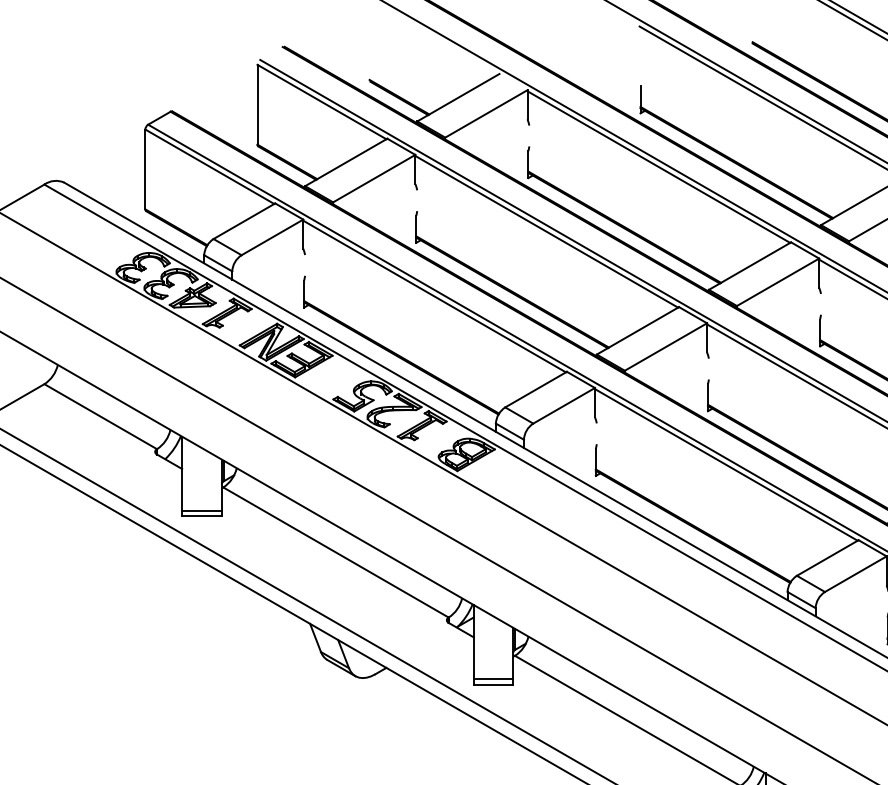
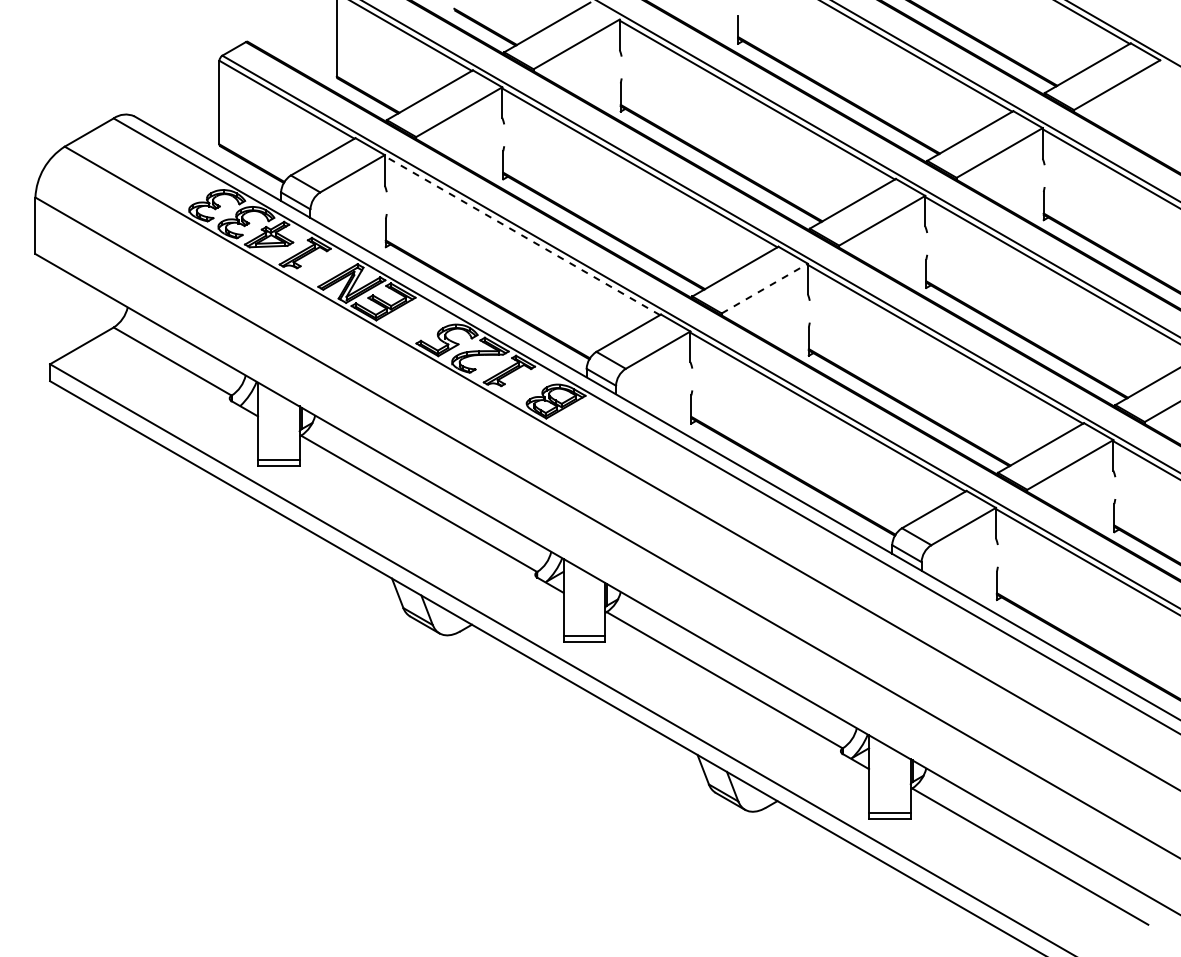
line: (434, 296) -> (522, 235), solid -> dashed
line: (665, 346) -> (764, 288), solid -> dashed

